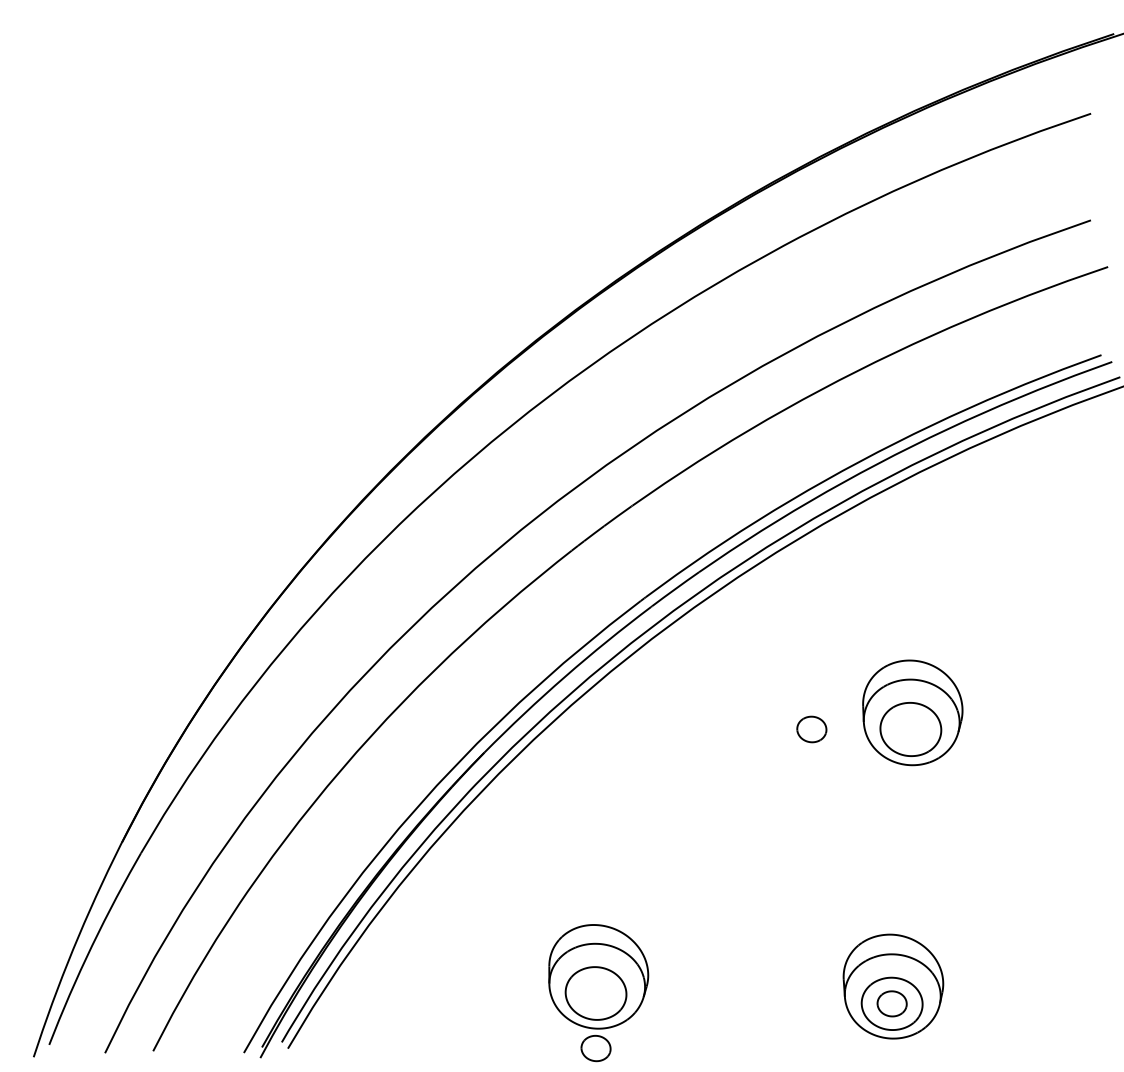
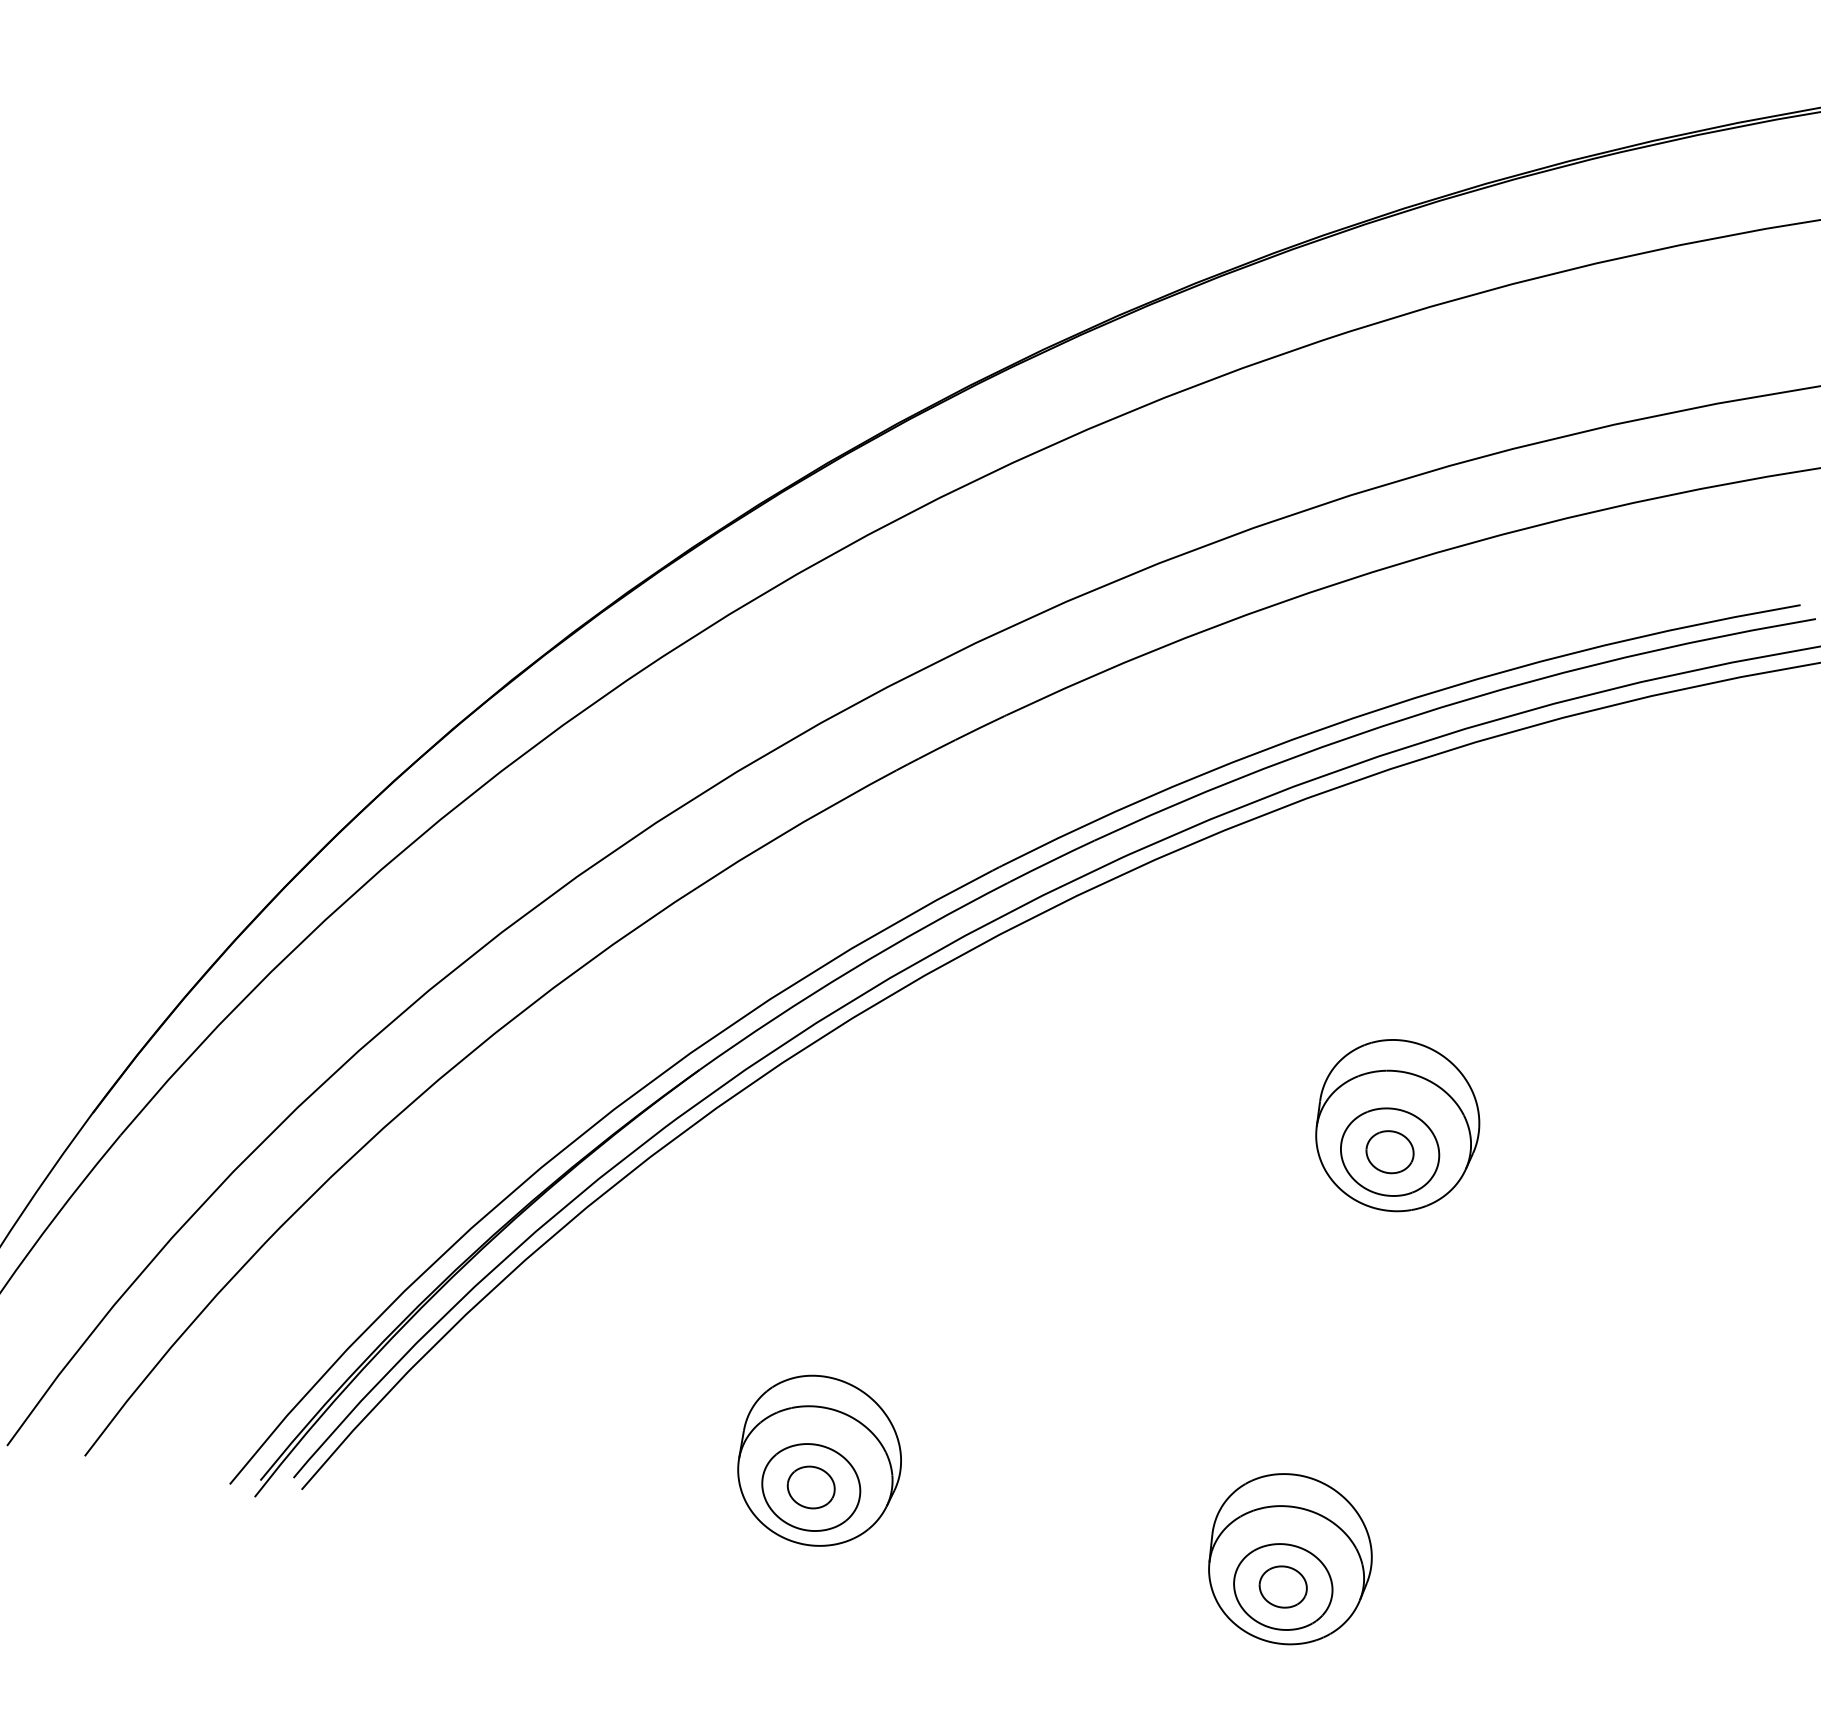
part: (811, 729) -> (1389, 1152), moved
part: (595, 1048) -> (810, 1487), moved

